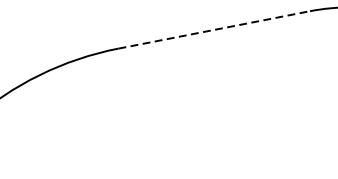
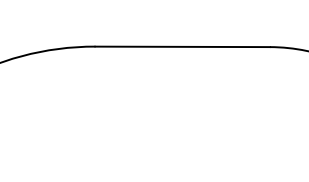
line: (215, 29) -> (183, 46), dashed -> solid

